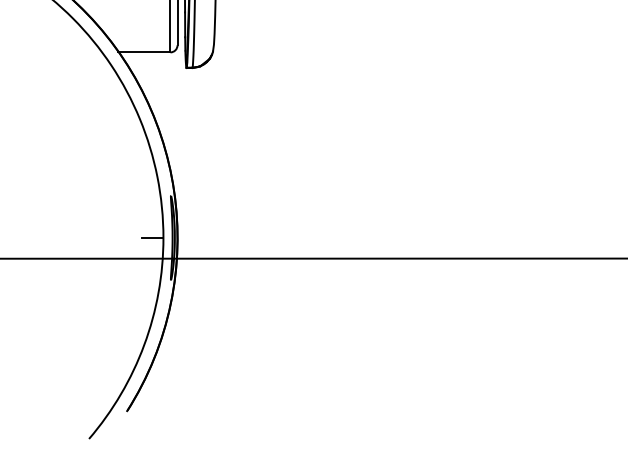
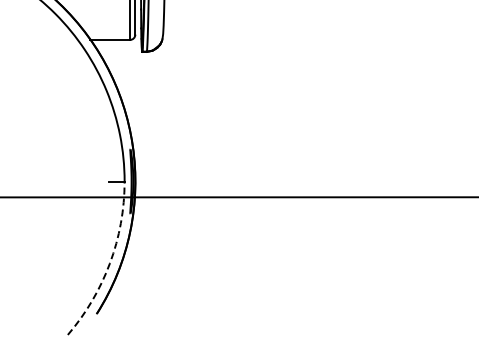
arc: (143, 345) -> (109, 263), solid -> dashed

